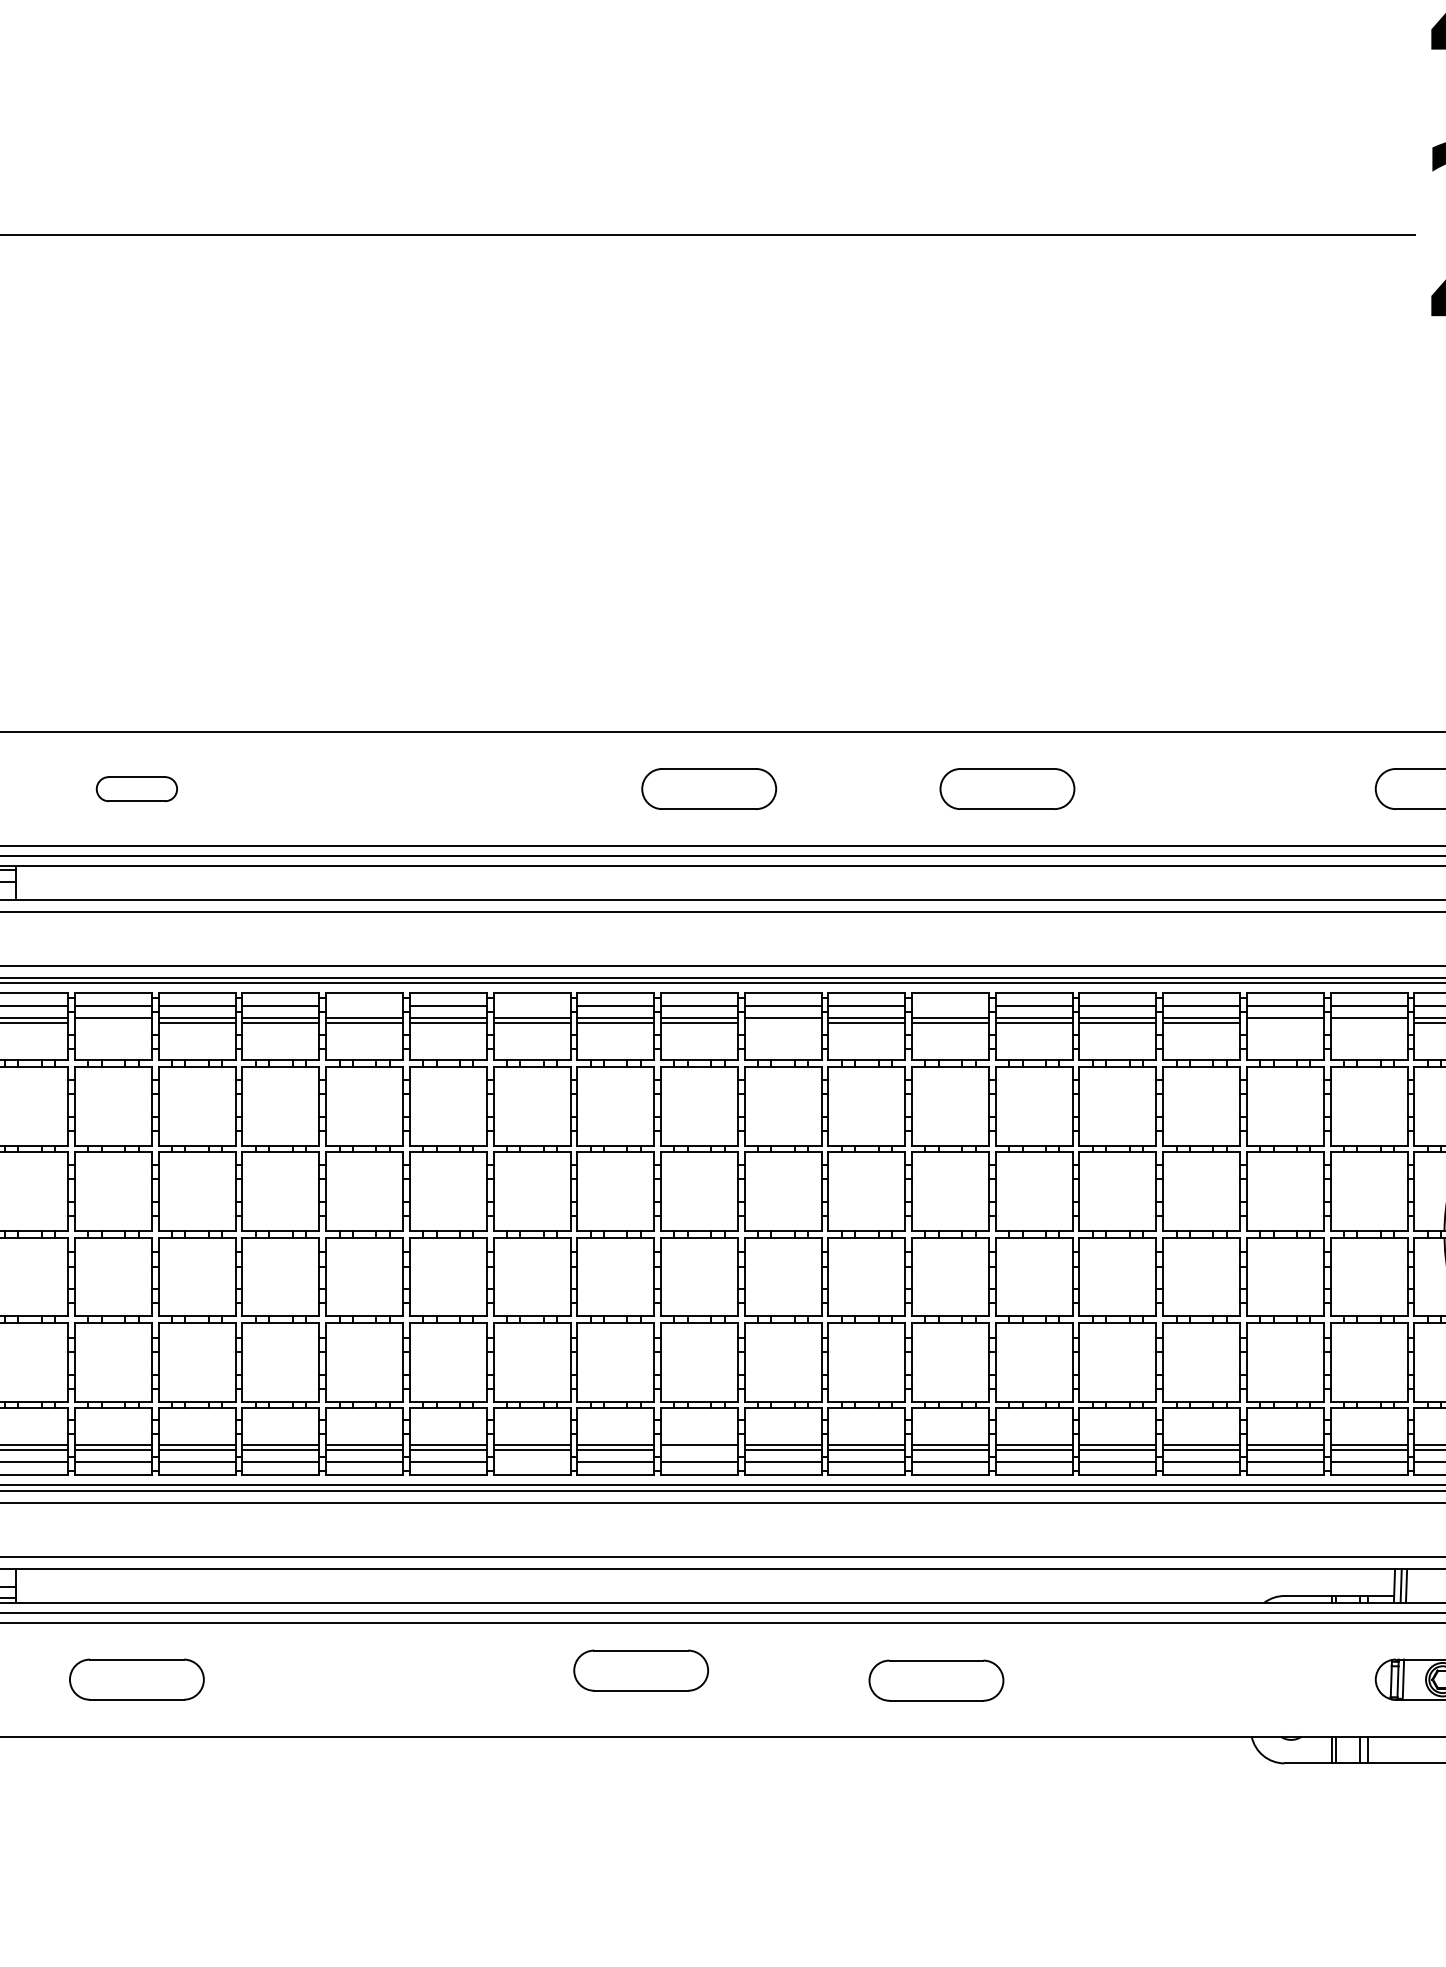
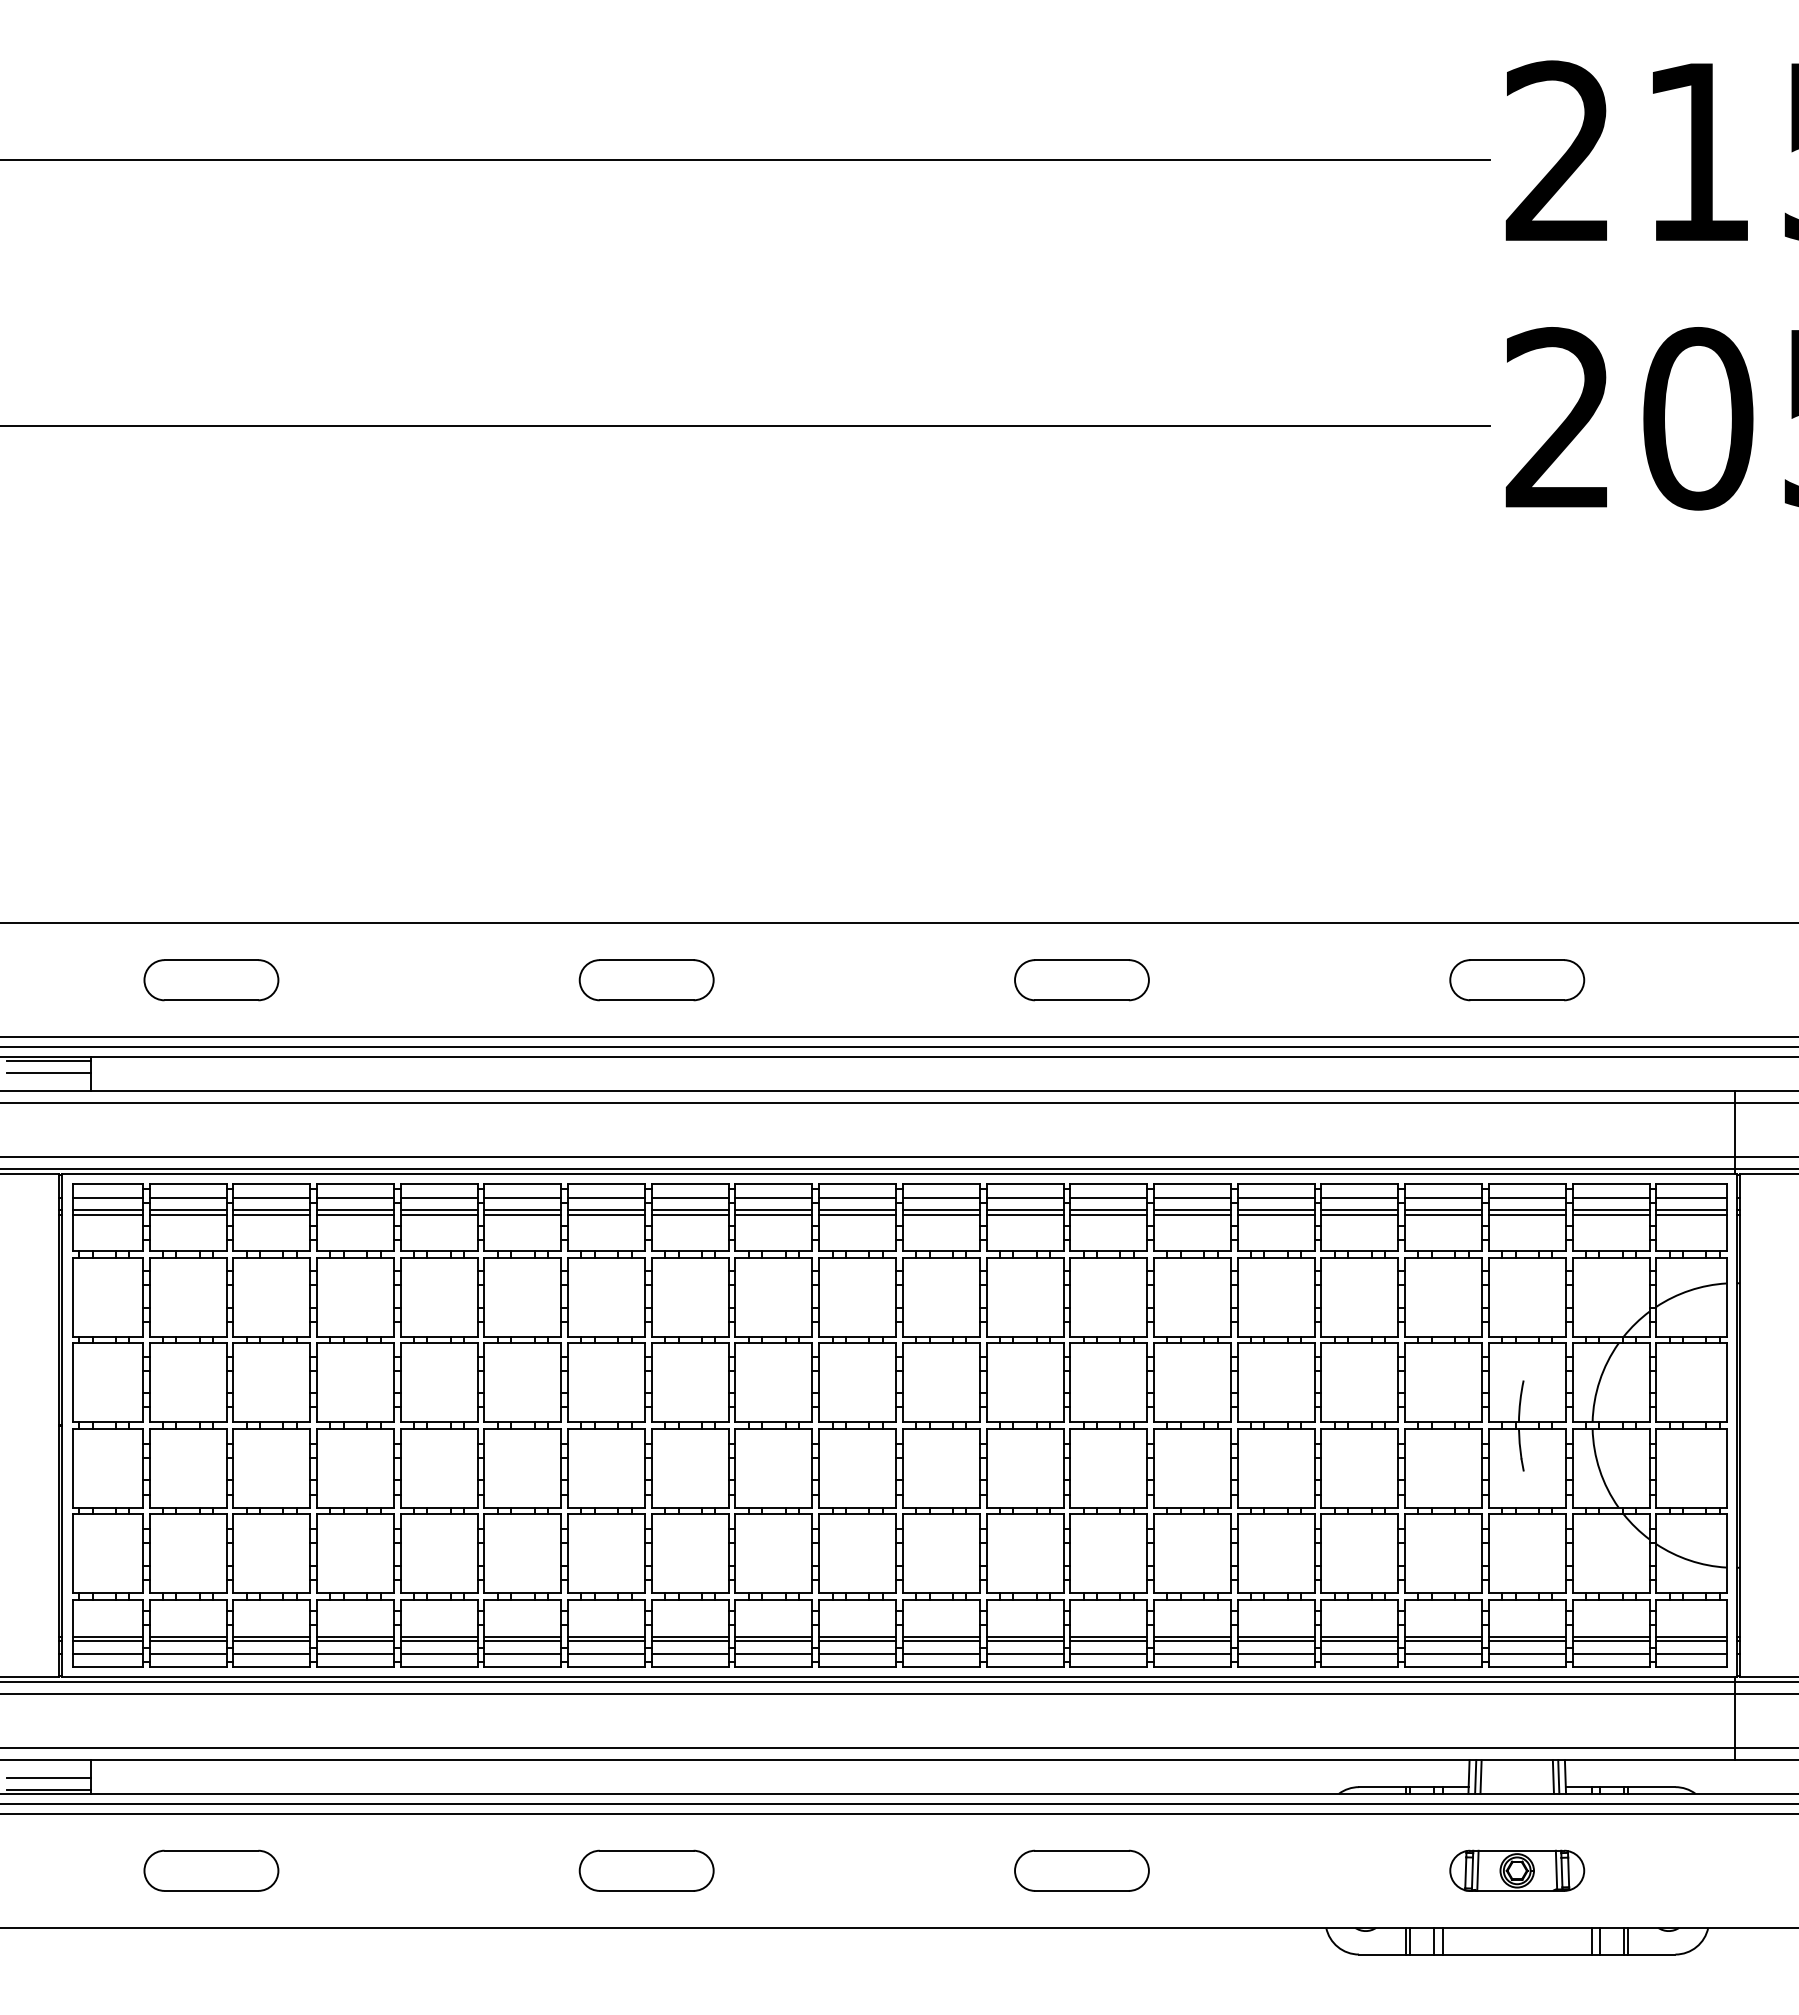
part: (136, 789) -> (211, 980), size x1.67
part: (708, 789) -> (646, 980), moved
line: (363, 1006) -> (438, 1197), added
line: (531, 1006) -> (606, 1197), added
line: (949, 1006) -> (1024, 1197), added
line: (112, 1023) -> (187, 1214), added
line: (782, 1023) -> (857, 1214), added
line: (1284, 1023) -> (1359, 1214), added
line: (1368, 1023) -> (1443, 1214), added
line: (698, 1450) -> (773, 1641), added
line: (531, 1462) -> (606, 1653), added
part: (640, 1670) -> (646, 1870), moved
part: (935, 1680) -> (1081, 1870), moved

